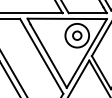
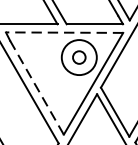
line: (67, 18) -> (64, 32), solid -> dashed
line: (48, 56) -> (36, 88), solid -> dashed

